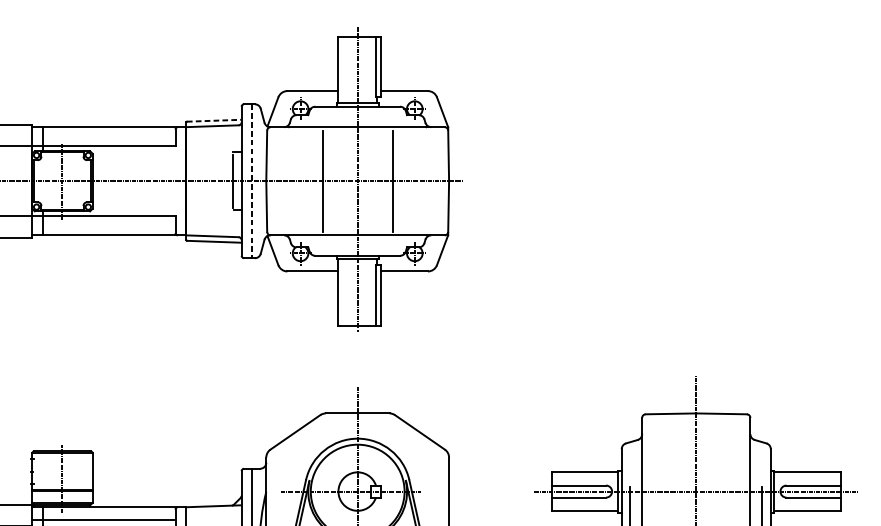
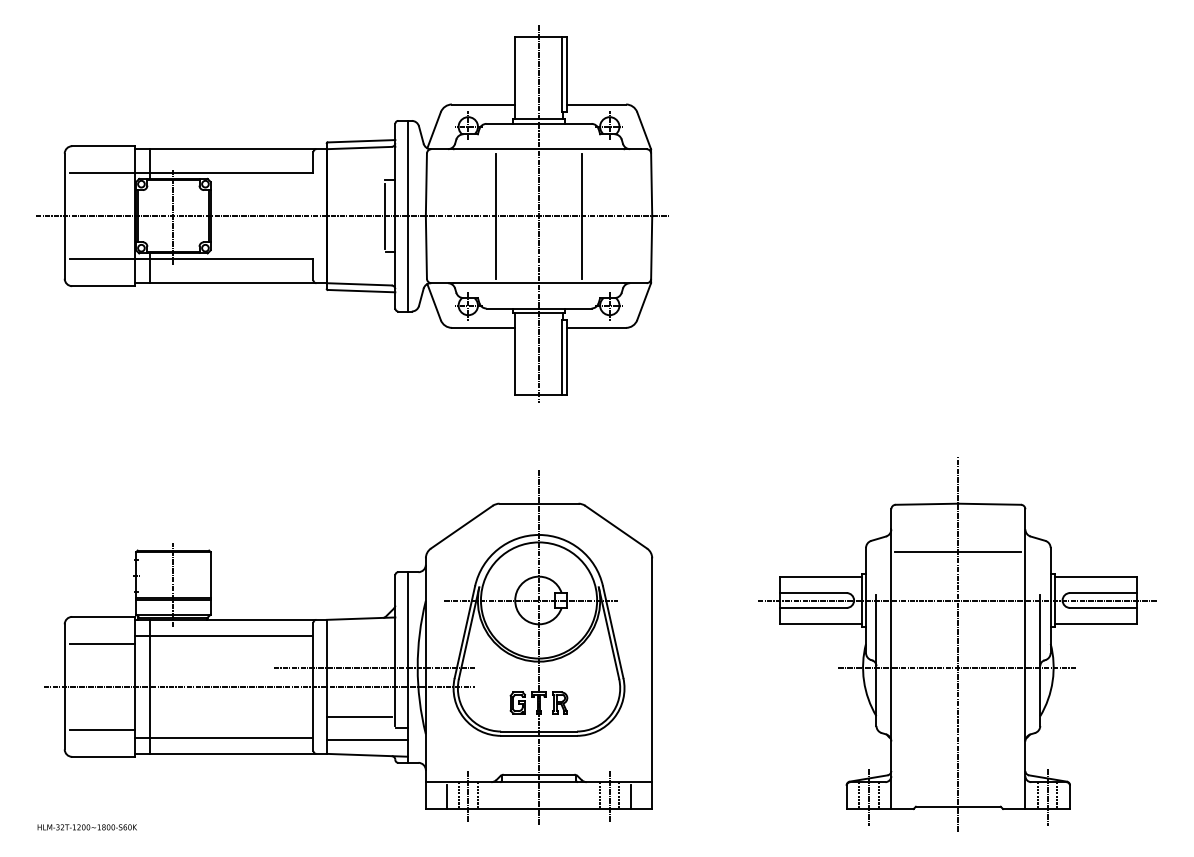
line: (214, 120) -> (361, 141), dashed -> solid
line: (252, 181) -> (408, 216), dashed -> solid
line: (696, 452) -> (958, 552), added

